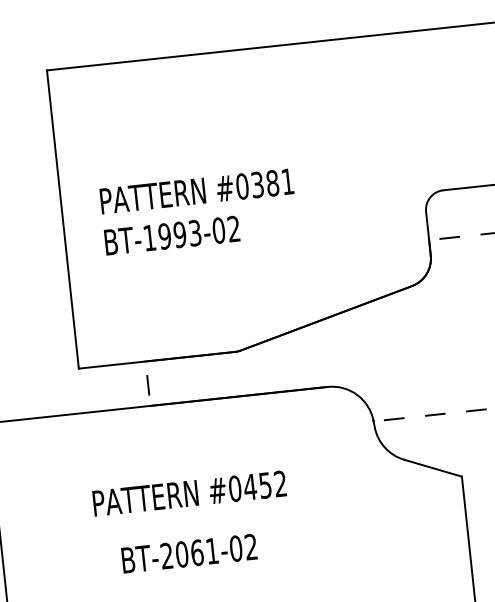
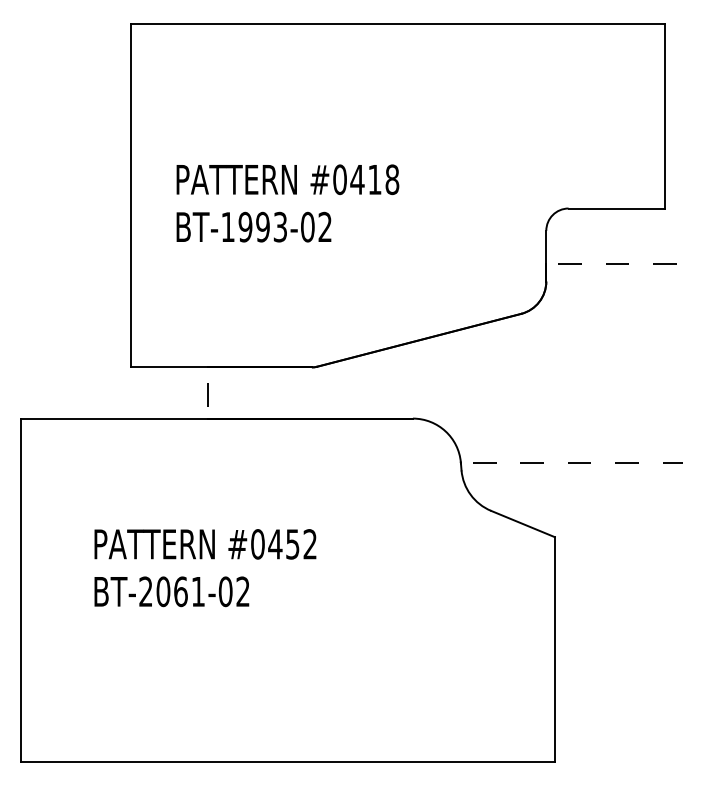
text: (272, 183) -> (374, 179), #0381 -> #0418
text: (189, 493) -> (205, 544), moved
text: (189, 553) -> (171, 591), moved

